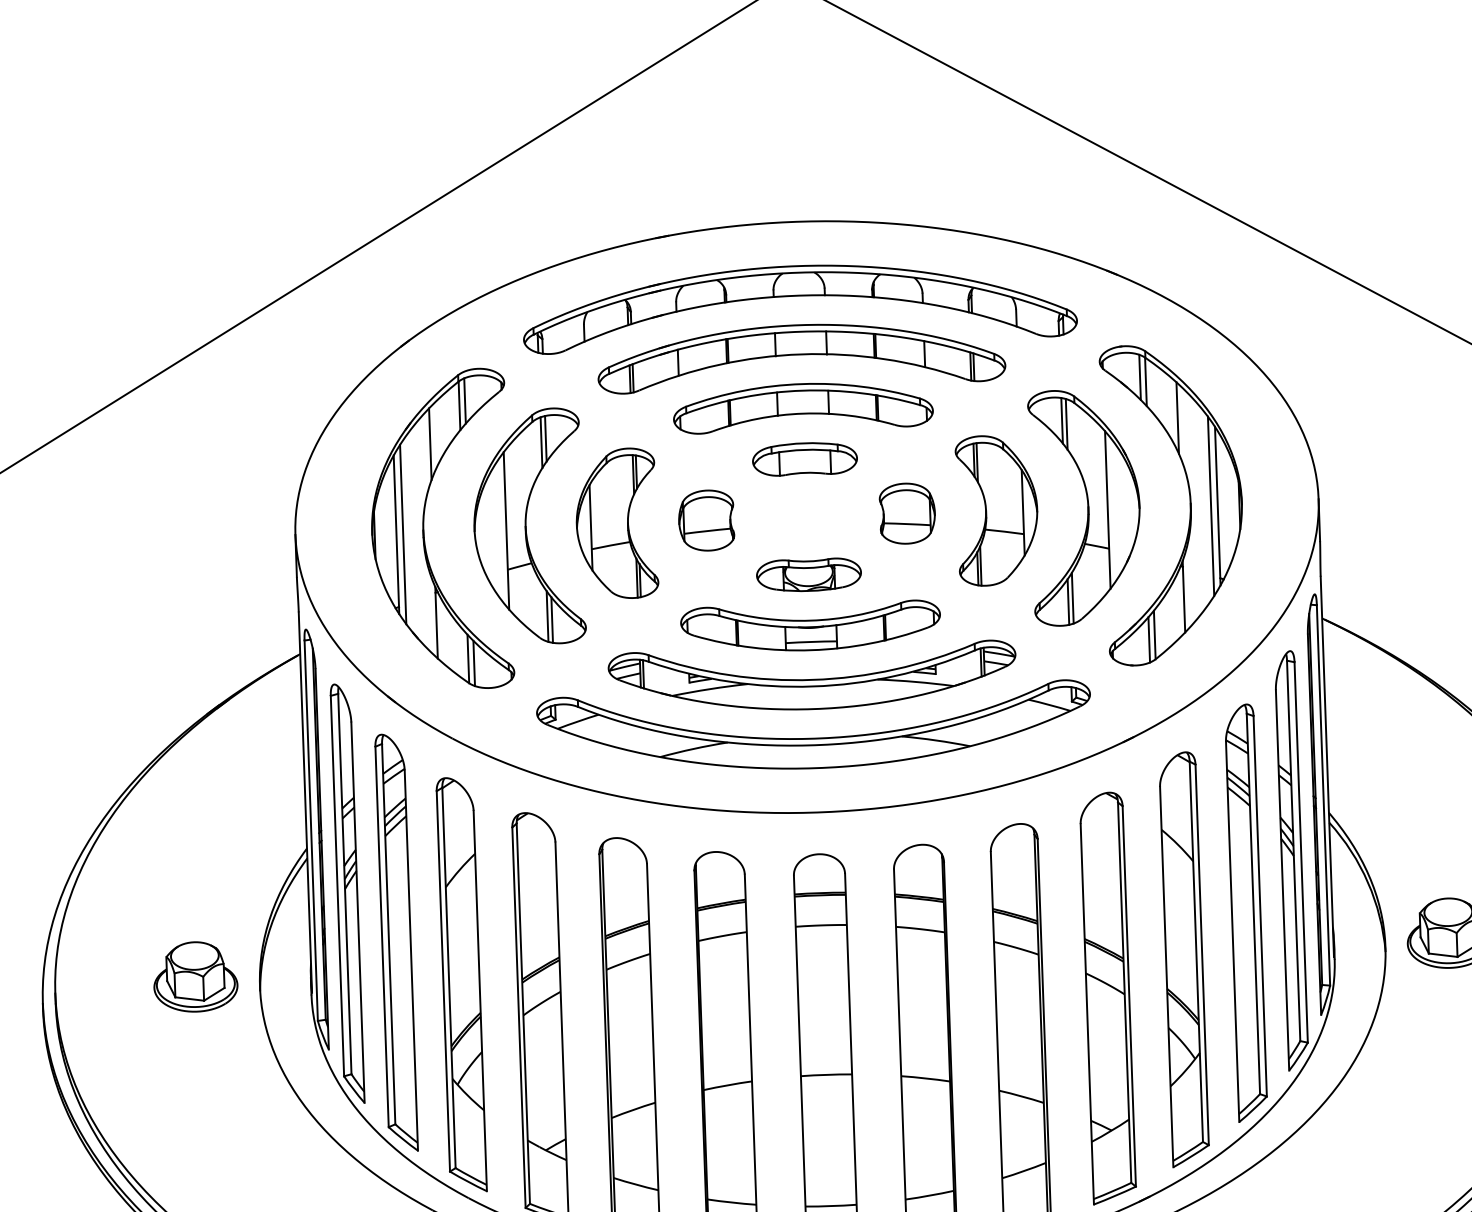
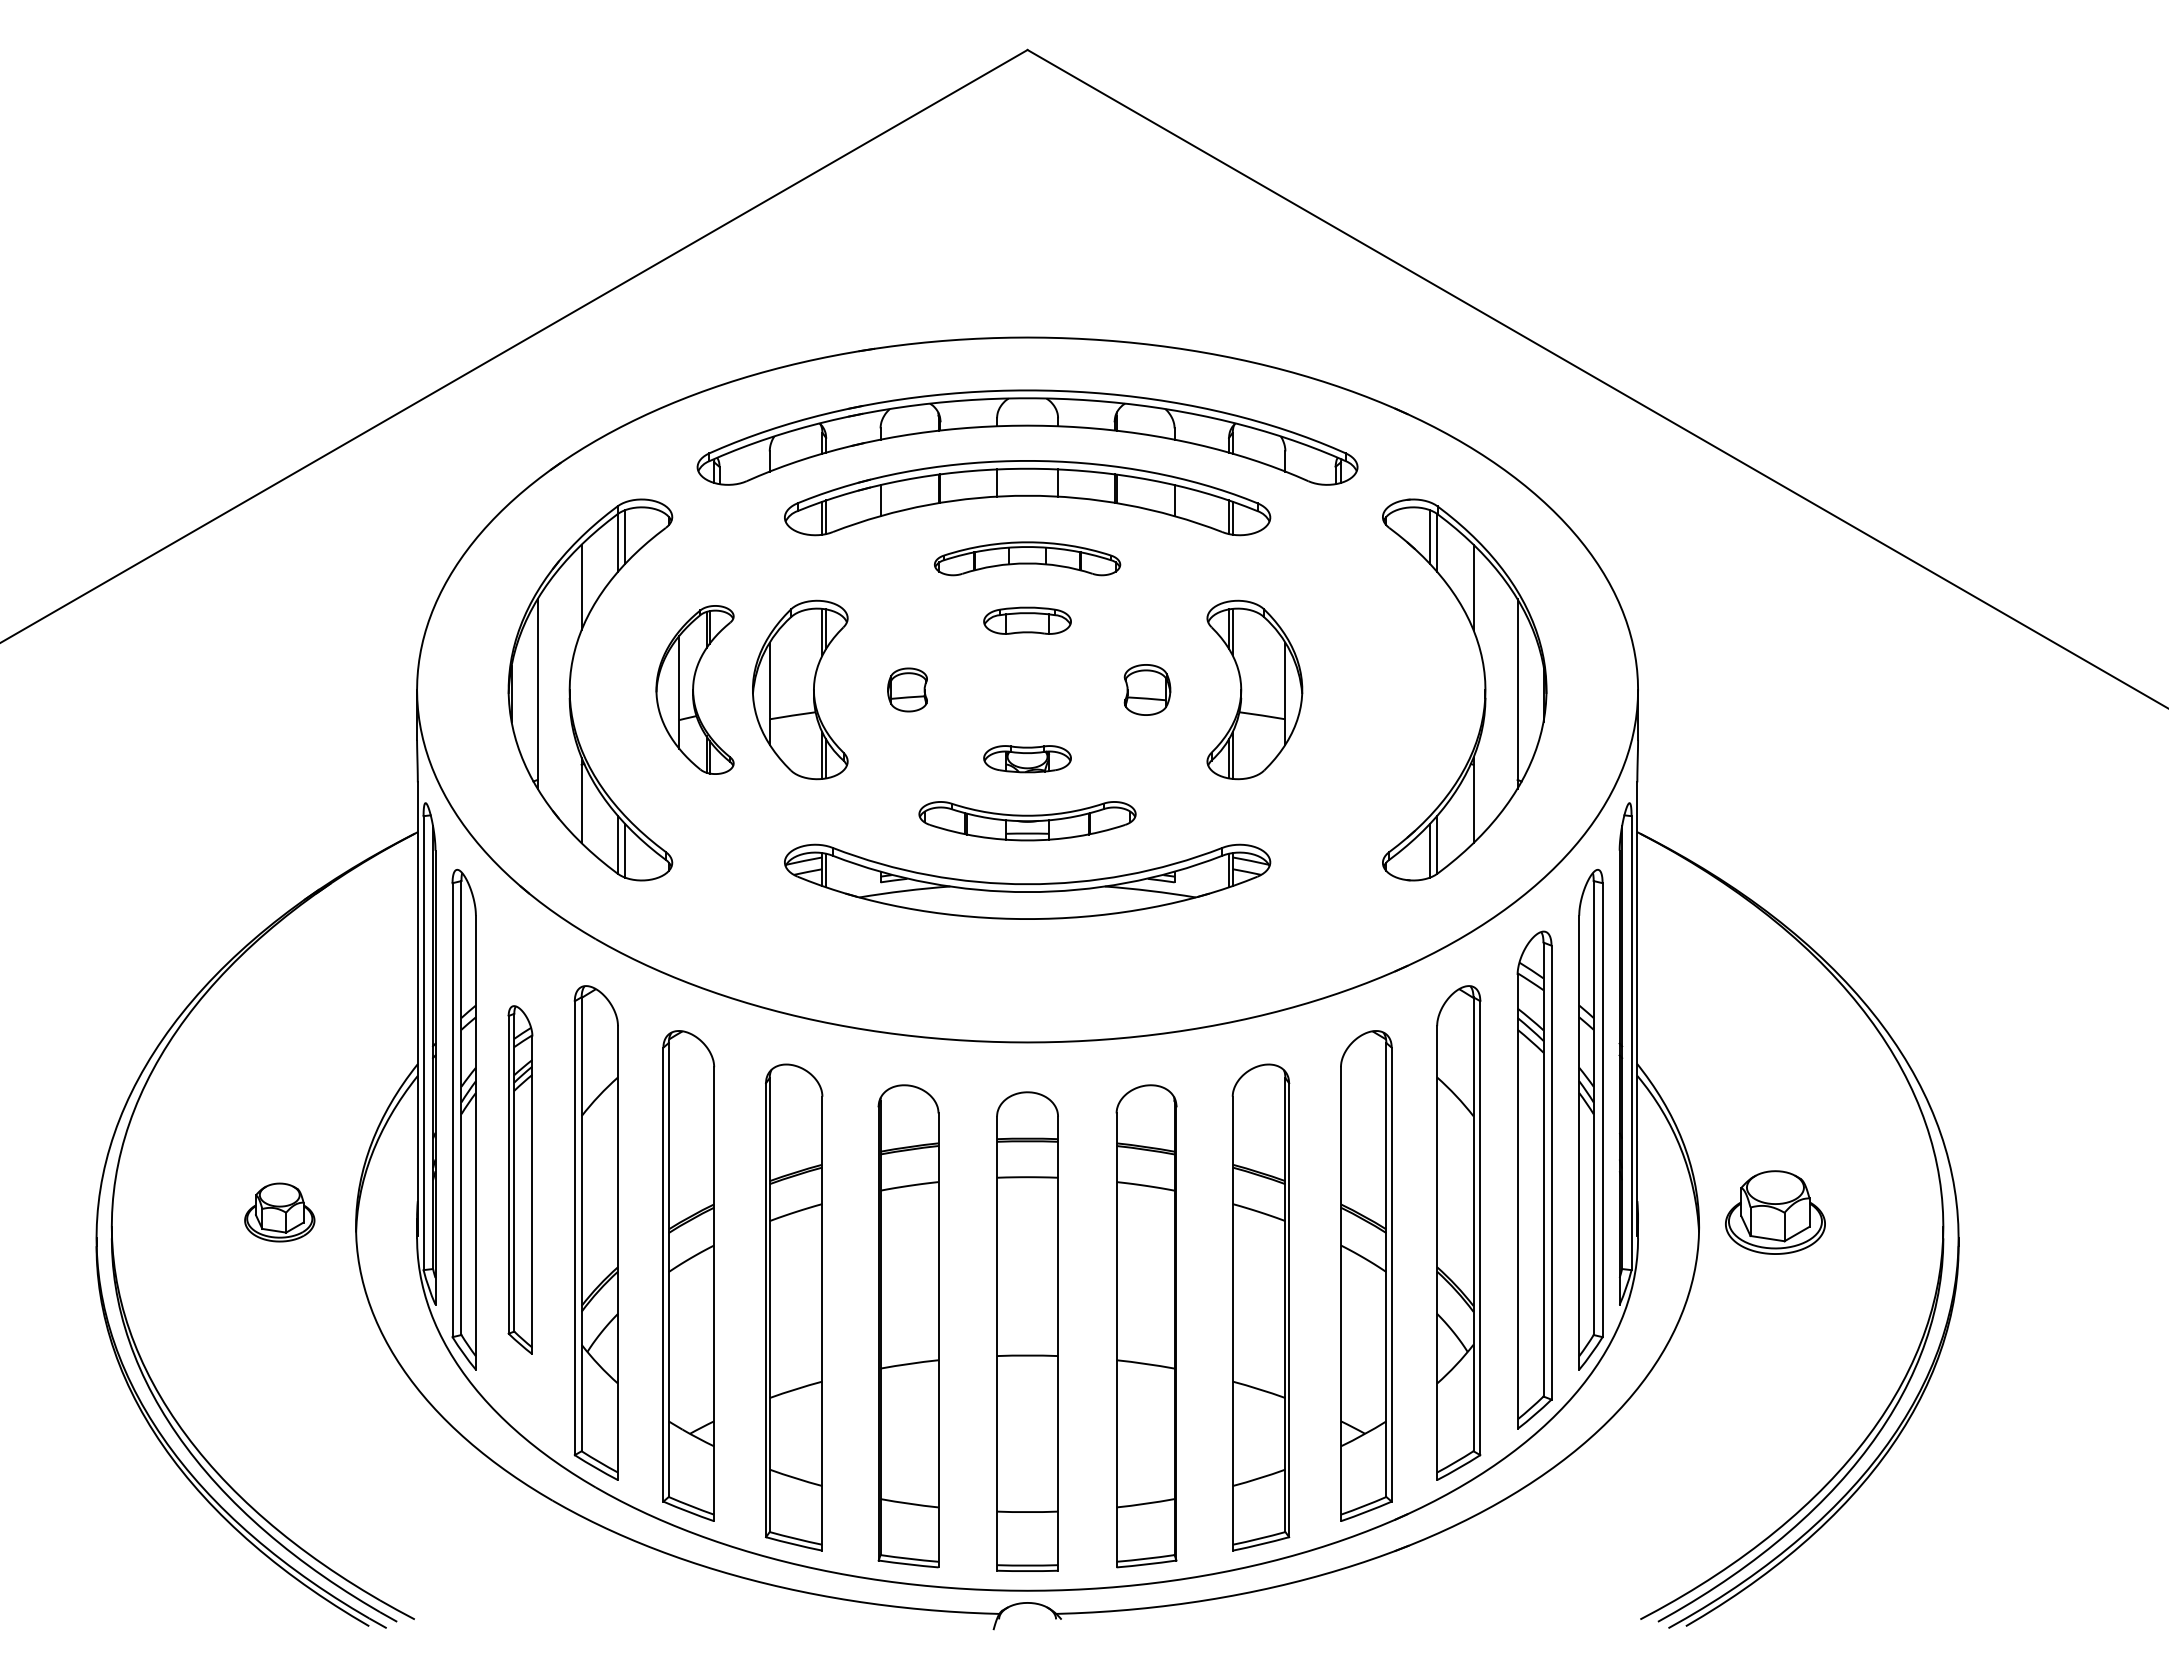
part: (803, 406) -> (1027, 558), size x0.6
part: (804, 458) -> (1027, 620), size x0.7
line: (1210, 505) -> (1509, 693), removed
part: (1085, 507) -> (1359, 689), removed
part: (907, 513) -> (1147, 689), size x0.7
part: (706, 520) -> (907, 689), size x0.6
part: (527, 526) -> (694, 689), size x0.6
line: (403, 534) -> (545, 693), removed
part: (808, 574) -> (1027, 758), size x0.7
part: (810, 626) -> (1027, 820), size x0.7
part: (814, 737) -> (1027, 953), removed
part: (396, 942) -> (520, 1179), size x0.7
part: (195, 976) -> (279, 1212), size x0.7

